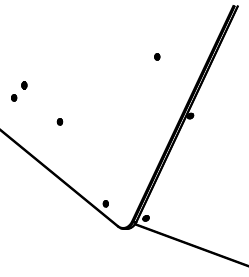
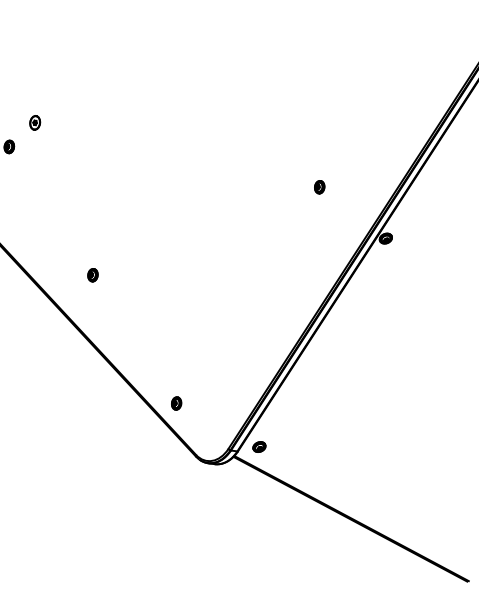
part: (157, 56) -> (320, 186), moved
part: (59, 121) -> (92, 274), moved

